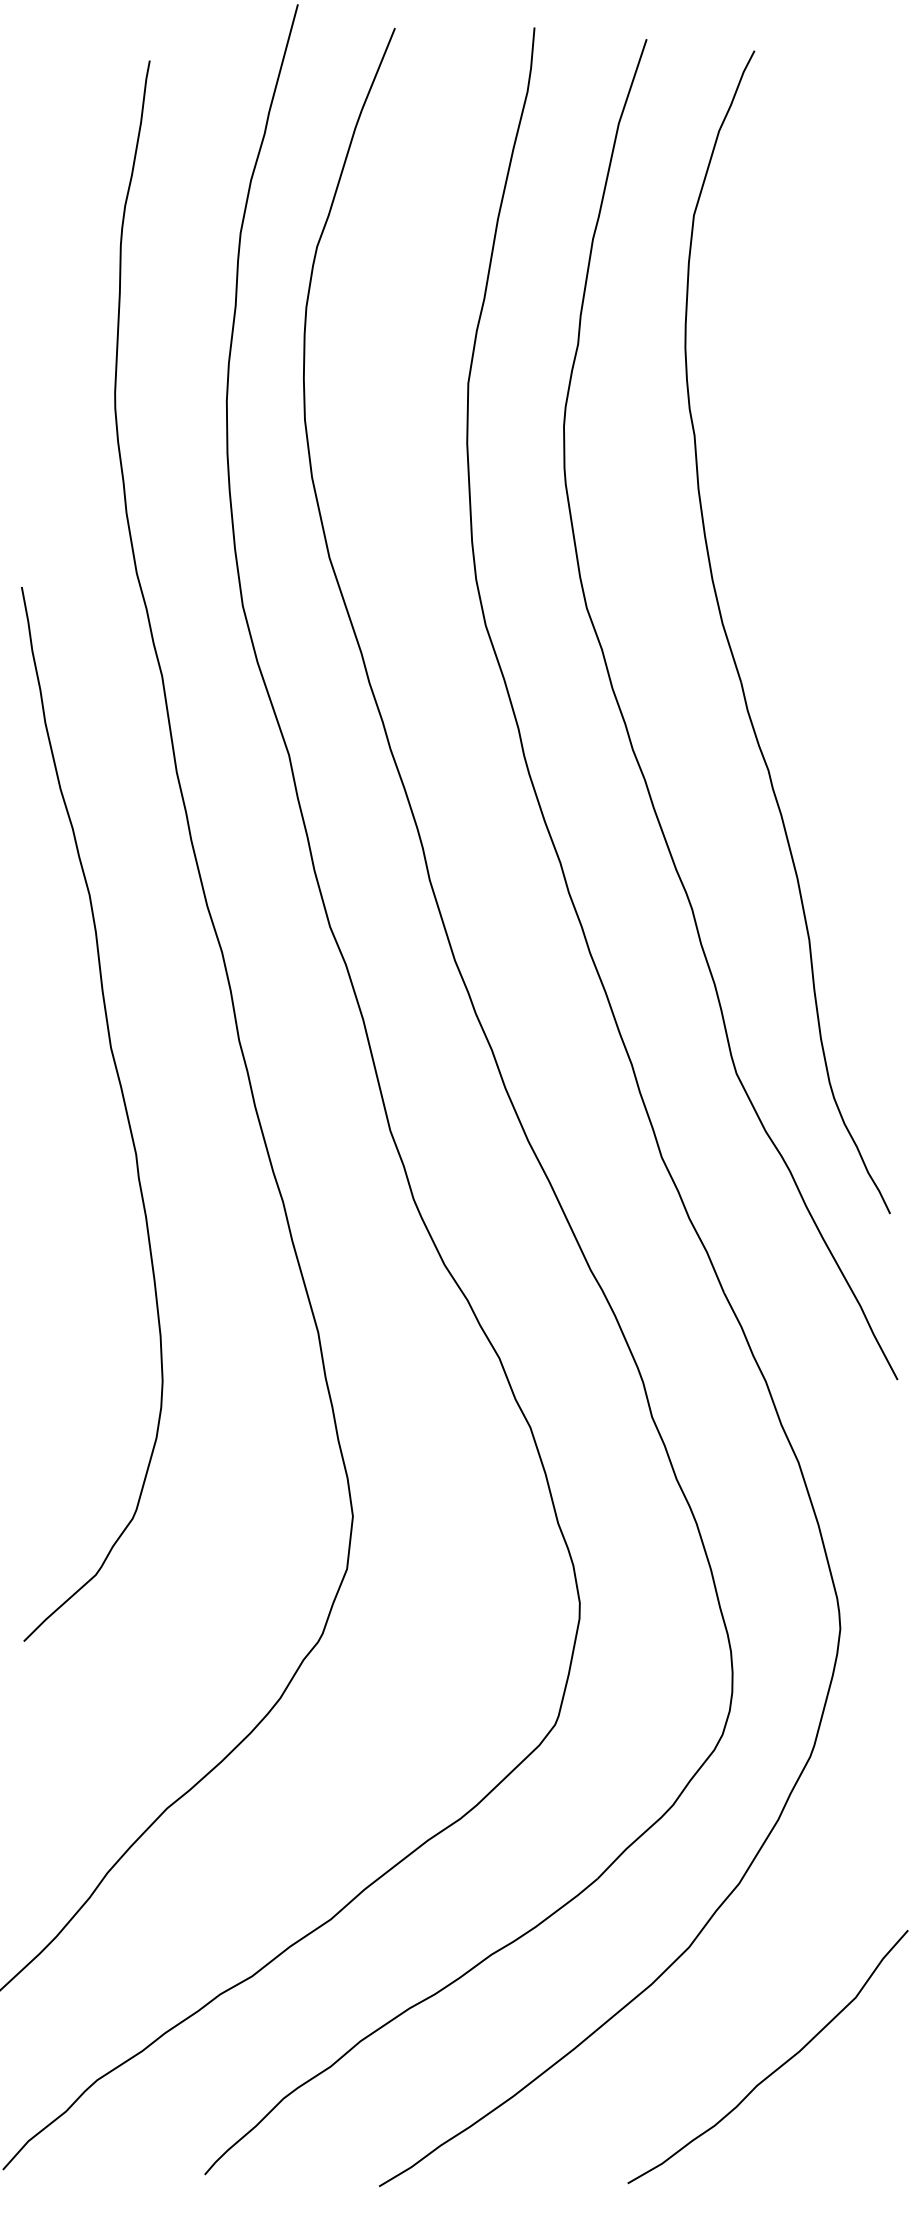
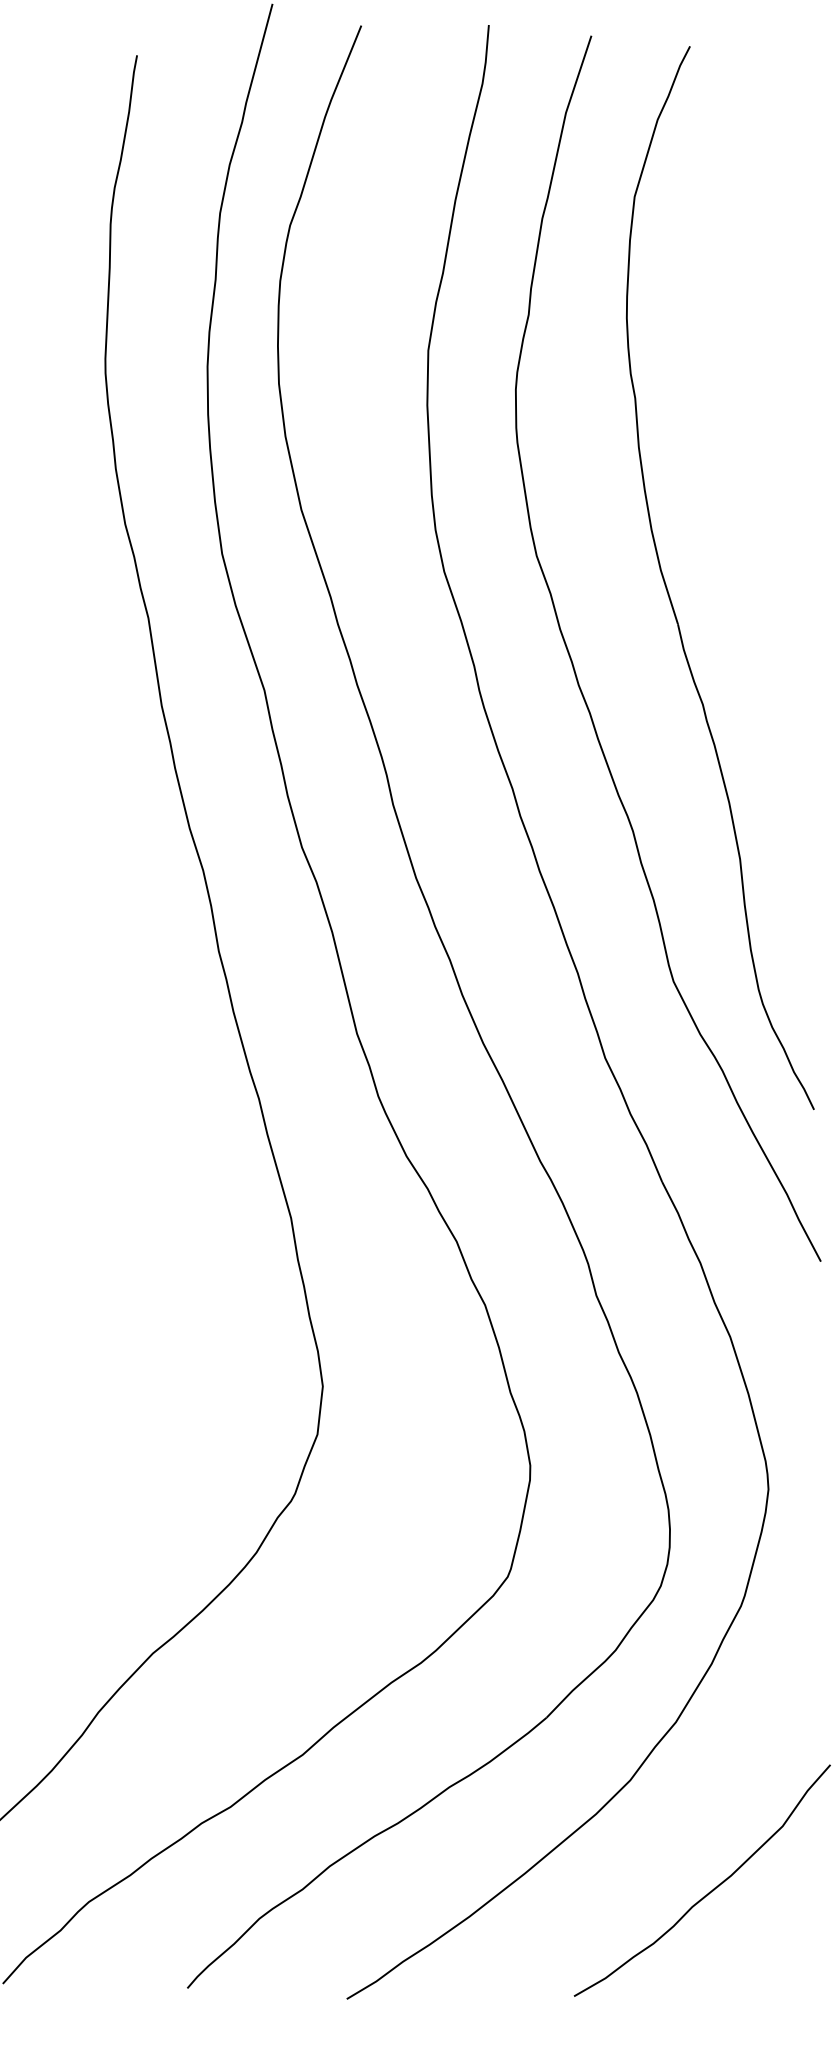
curve: (123, 1106) -> (113, 1011), removed

